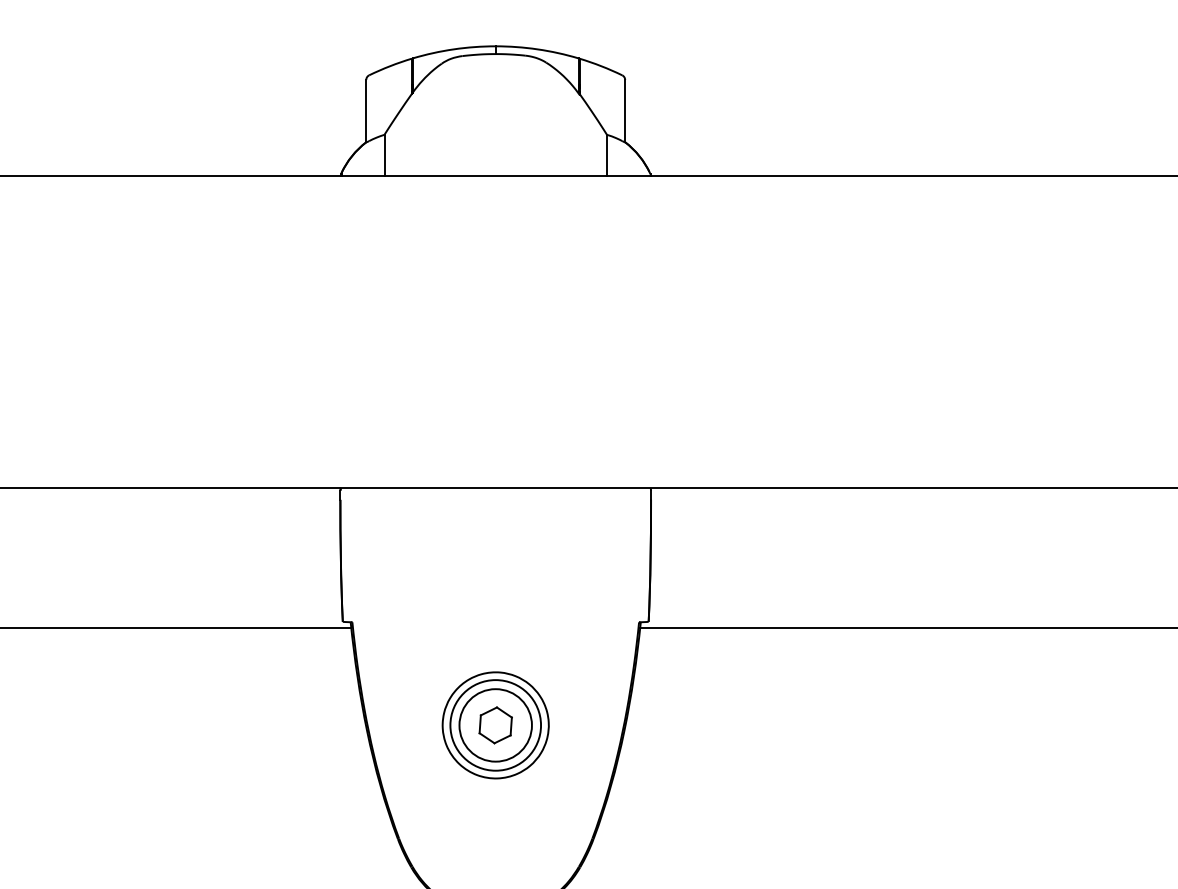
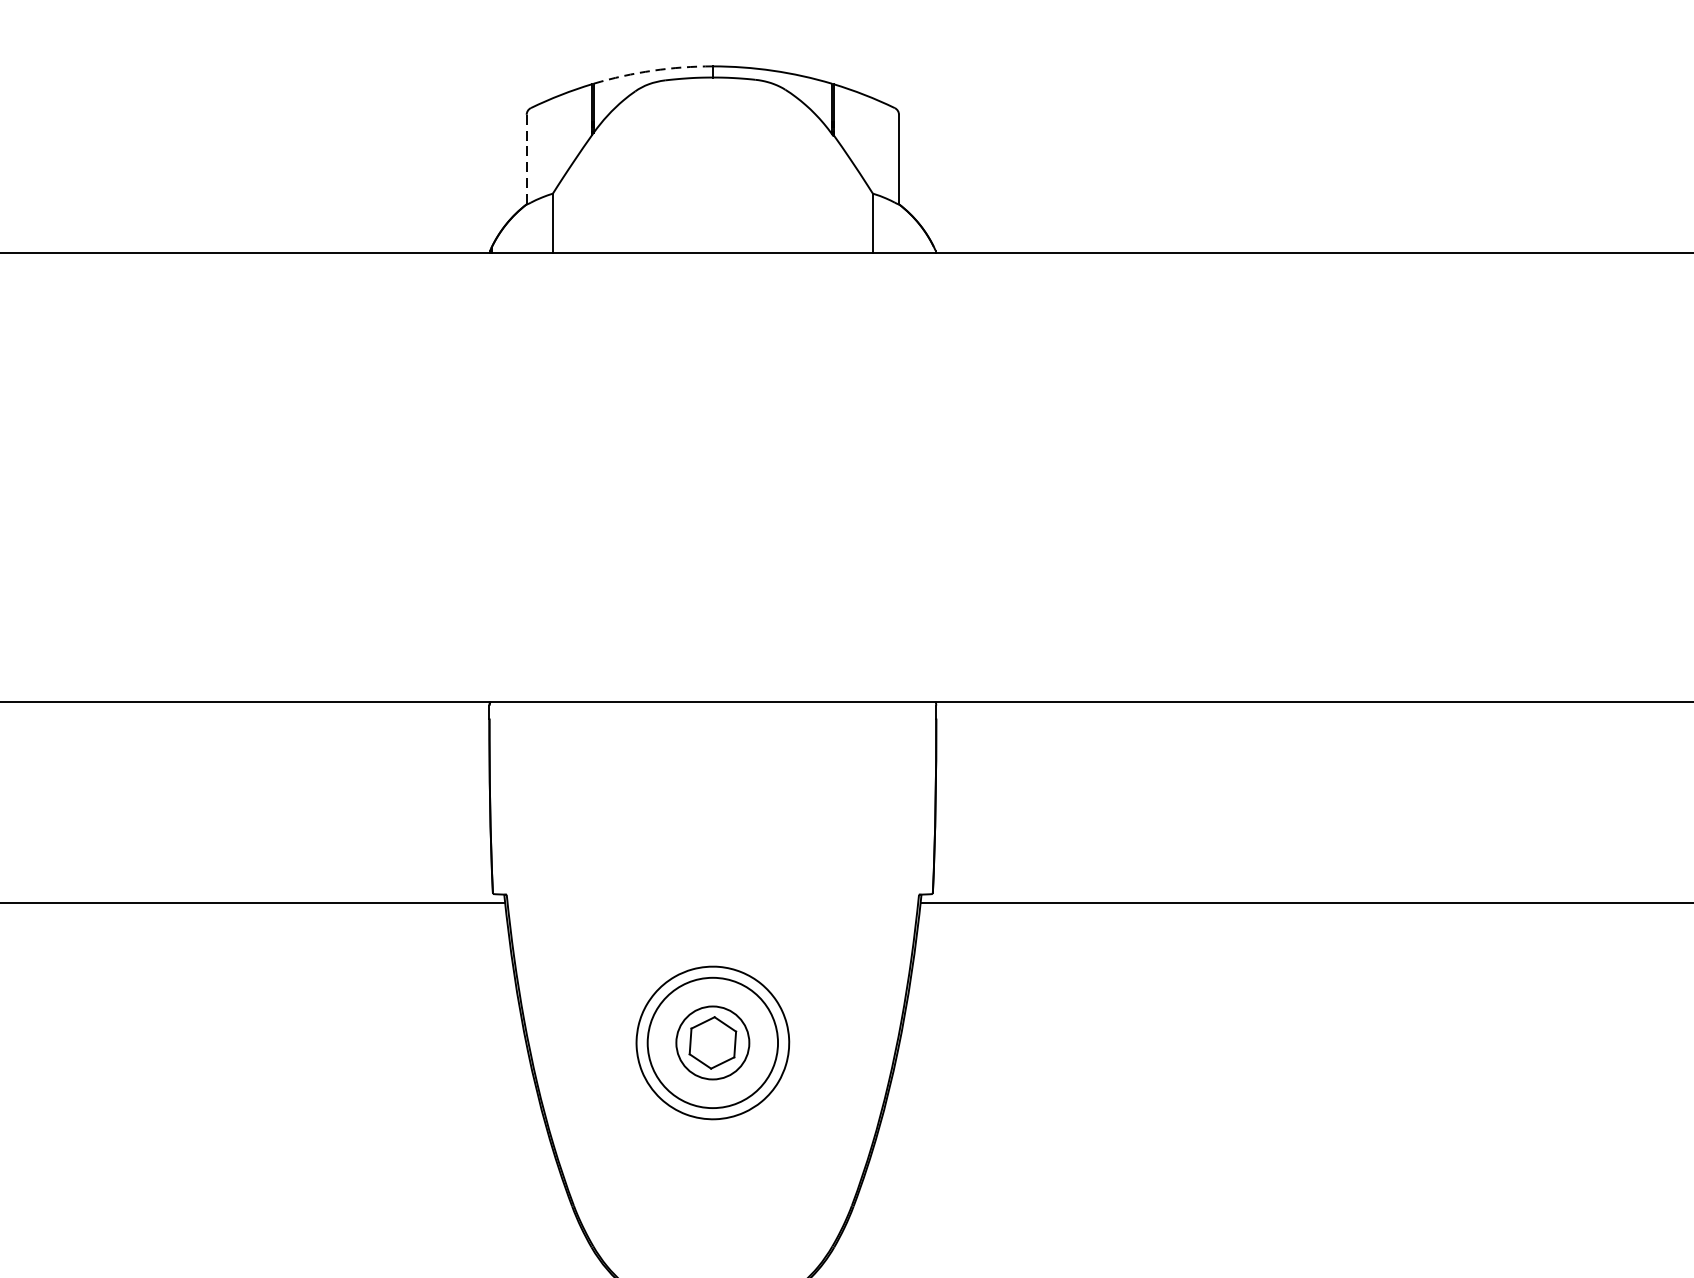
arc: (453, 49) -> (652, 70), solid -> dashed
line: (366, 111) -> (527, 160), solid -> dashed
circle: (495, 725) -> (712, 1043), size x0.7

